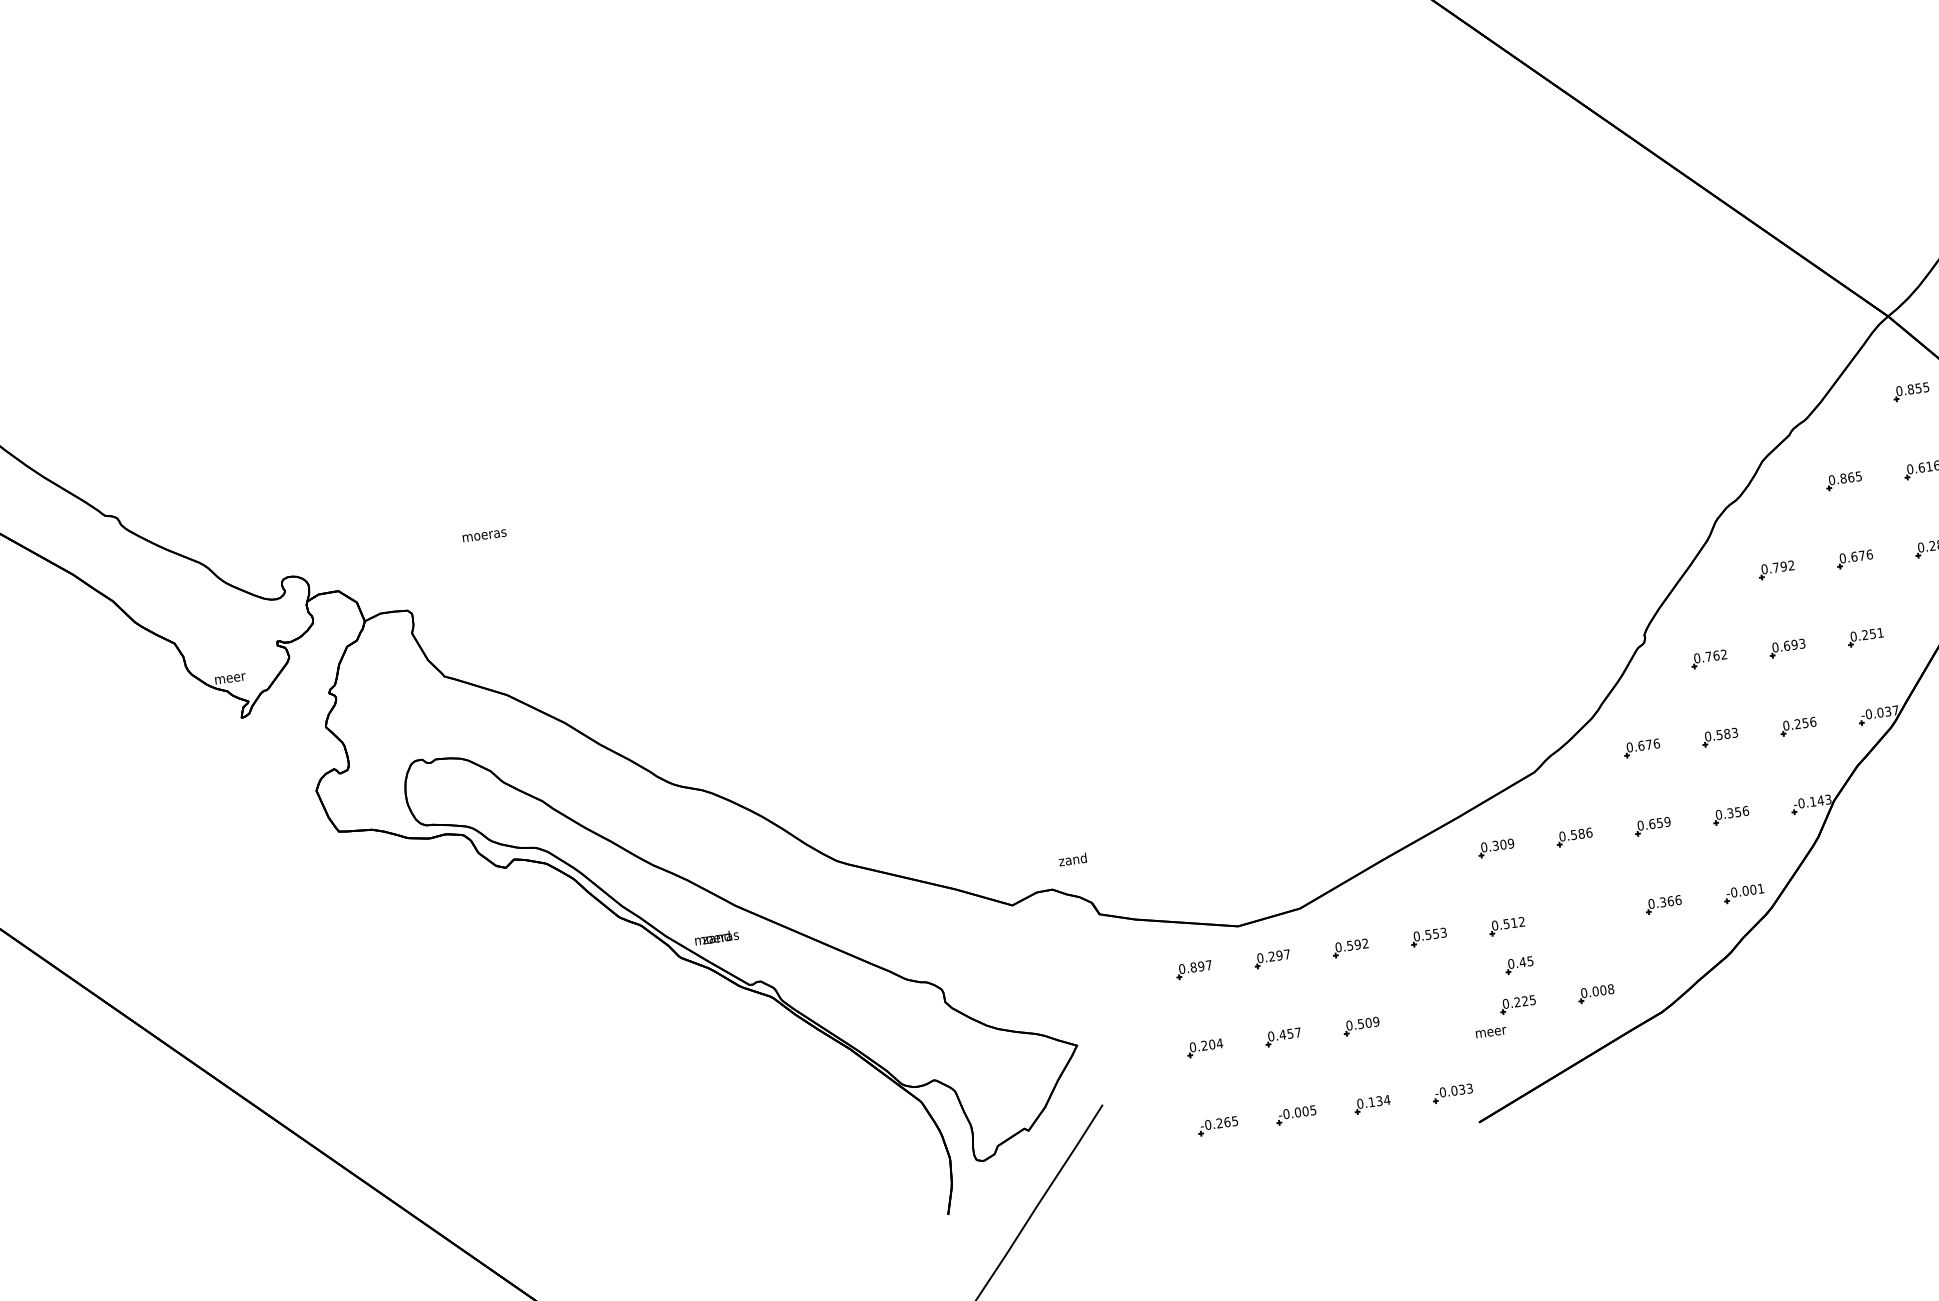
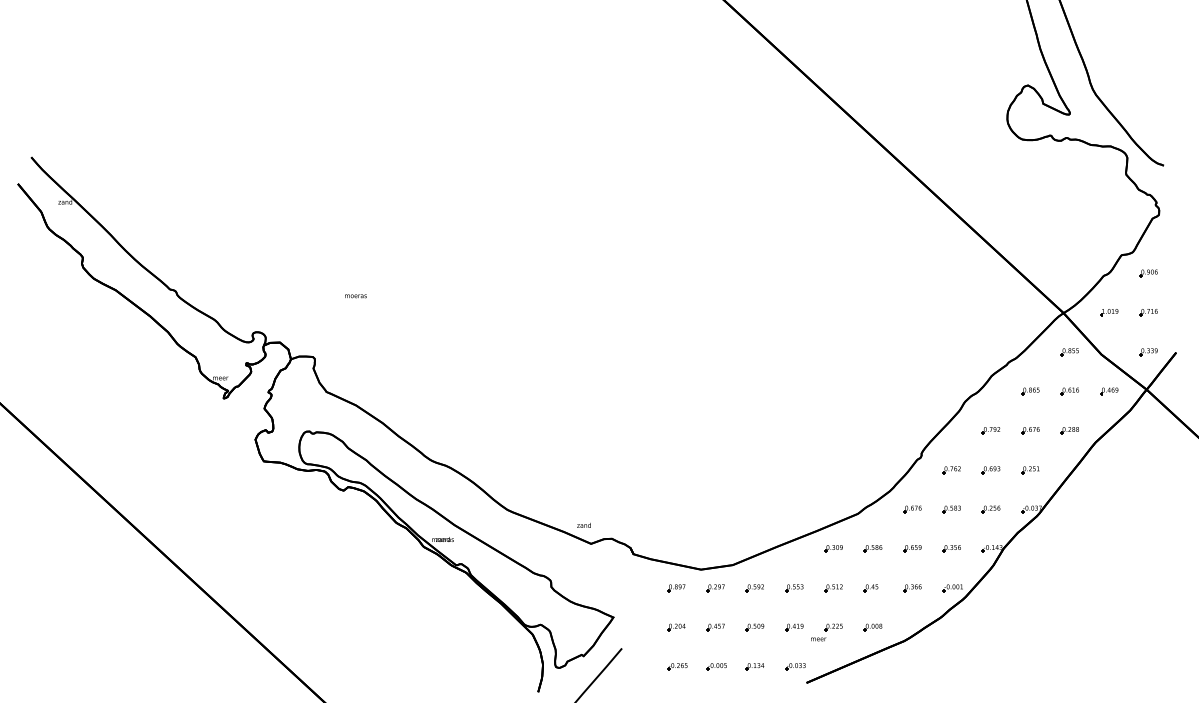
text: (483, 536) -> (355, 296), moved
text: (1071, 857) -> (583, 524), moved
part: (1518, 966) -> (870, 588), moved
part: (1439, 1015) -> (794, 627), added

